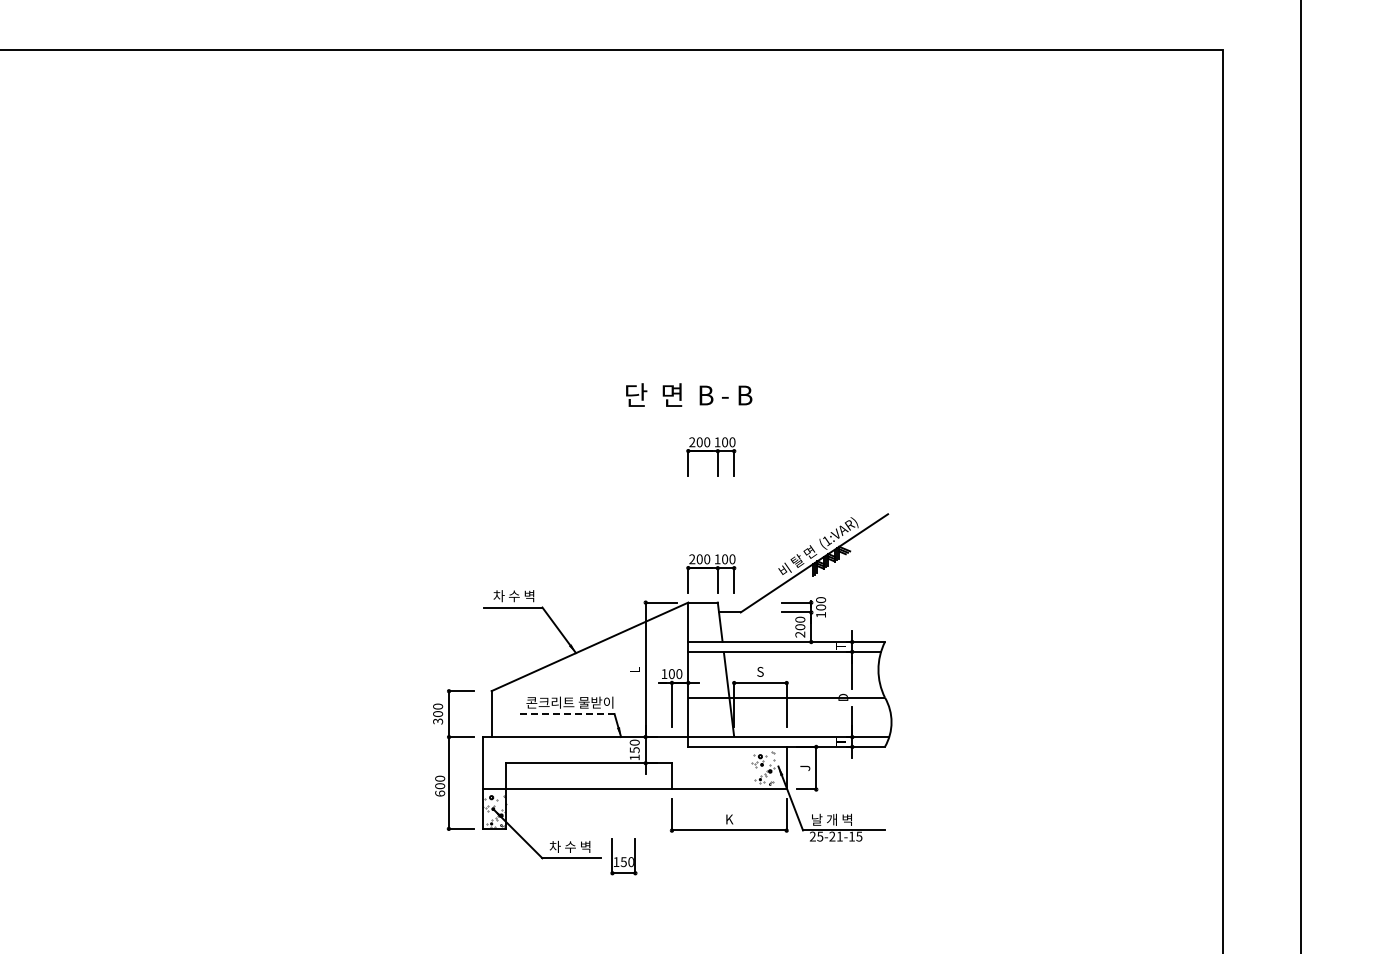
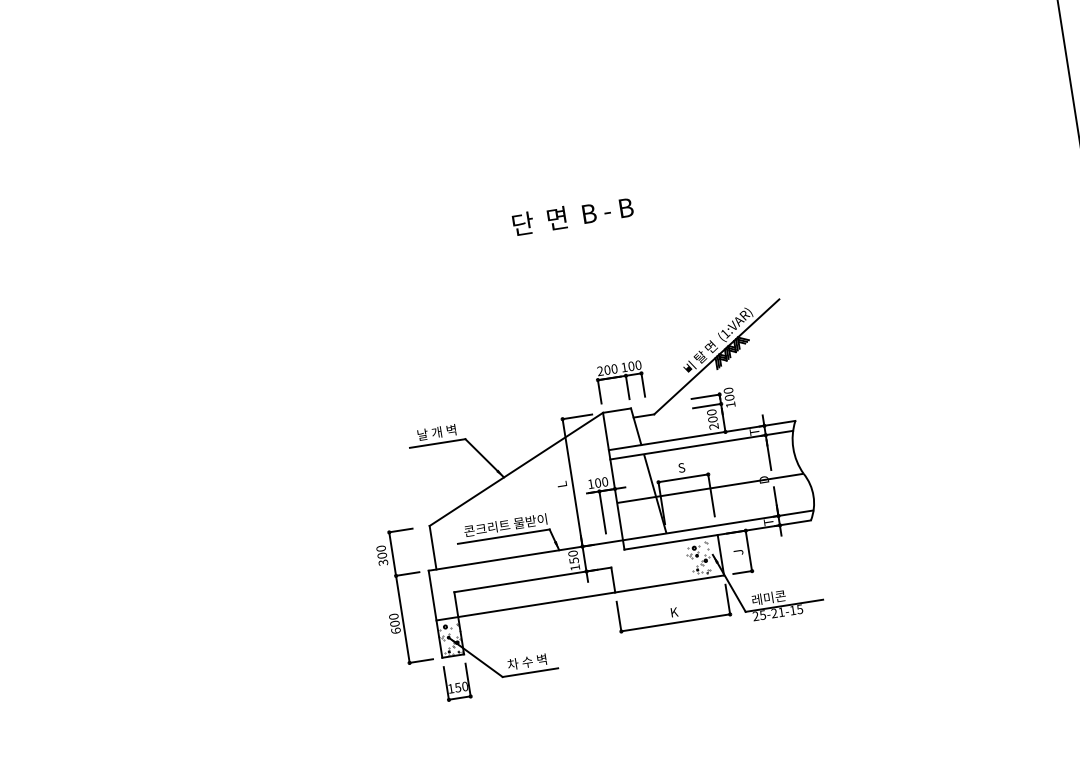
part: (711, 456) -> (603, 270), removed
text: (506, 596) -> (429, 434), 차 수 벽 -> 날 개 벽
line: (565, 714) -> (503, 537), dashed -> solid
text: (831, 819) -> (771, 597), 날 개 벽 -> 레미콘
part: (623, 856) -> (456, 682), moved

